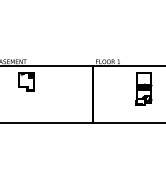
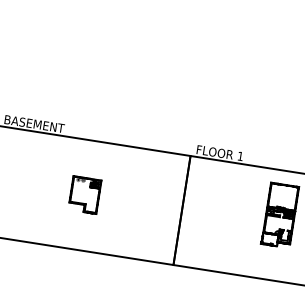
part: (26, 81) -> (85, 194), moved

